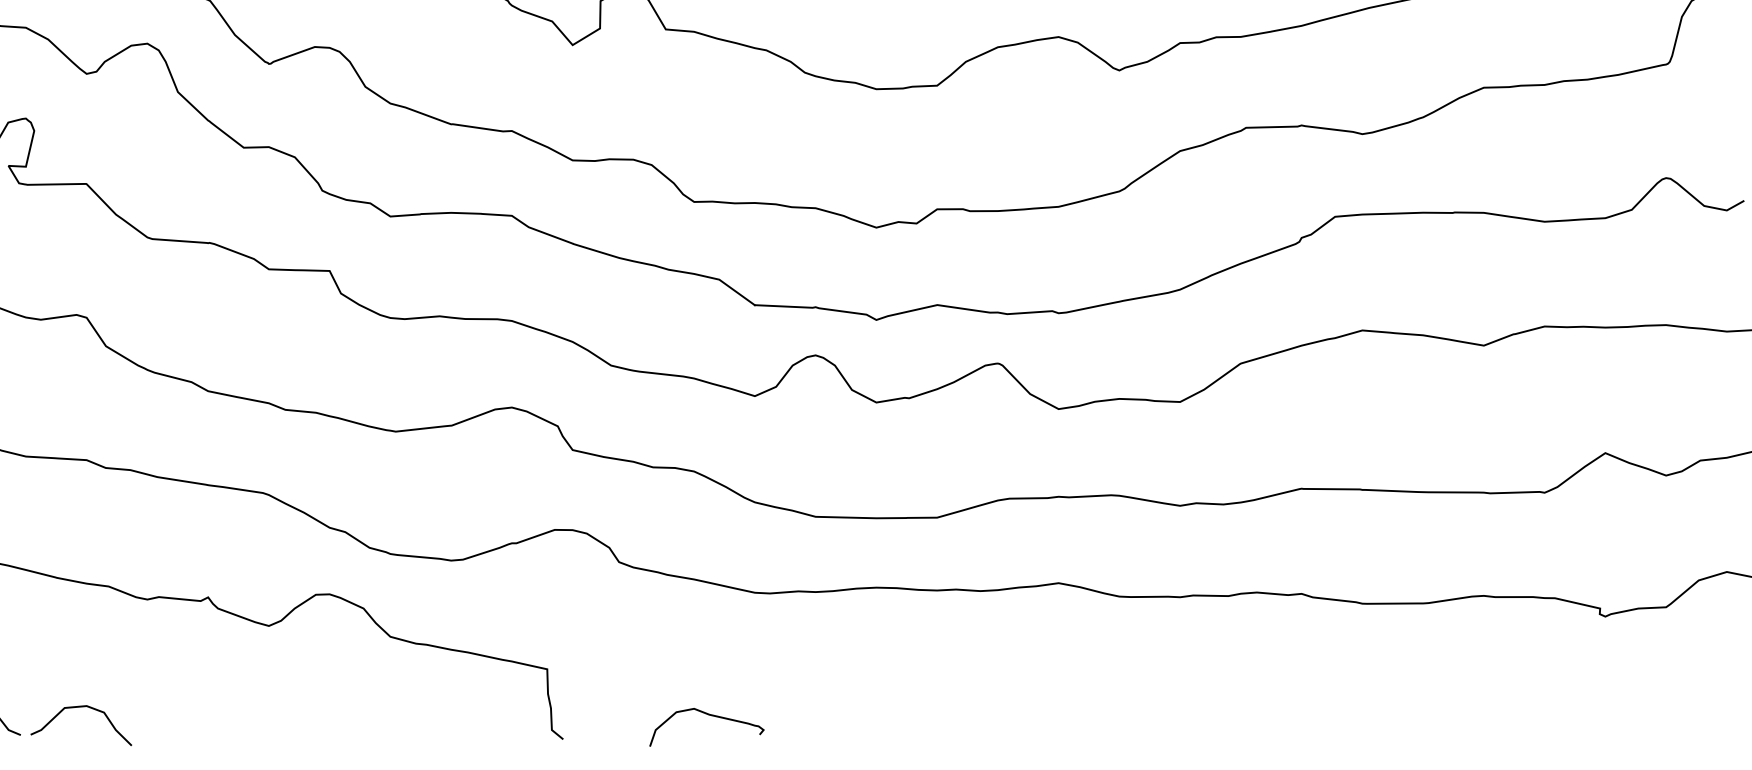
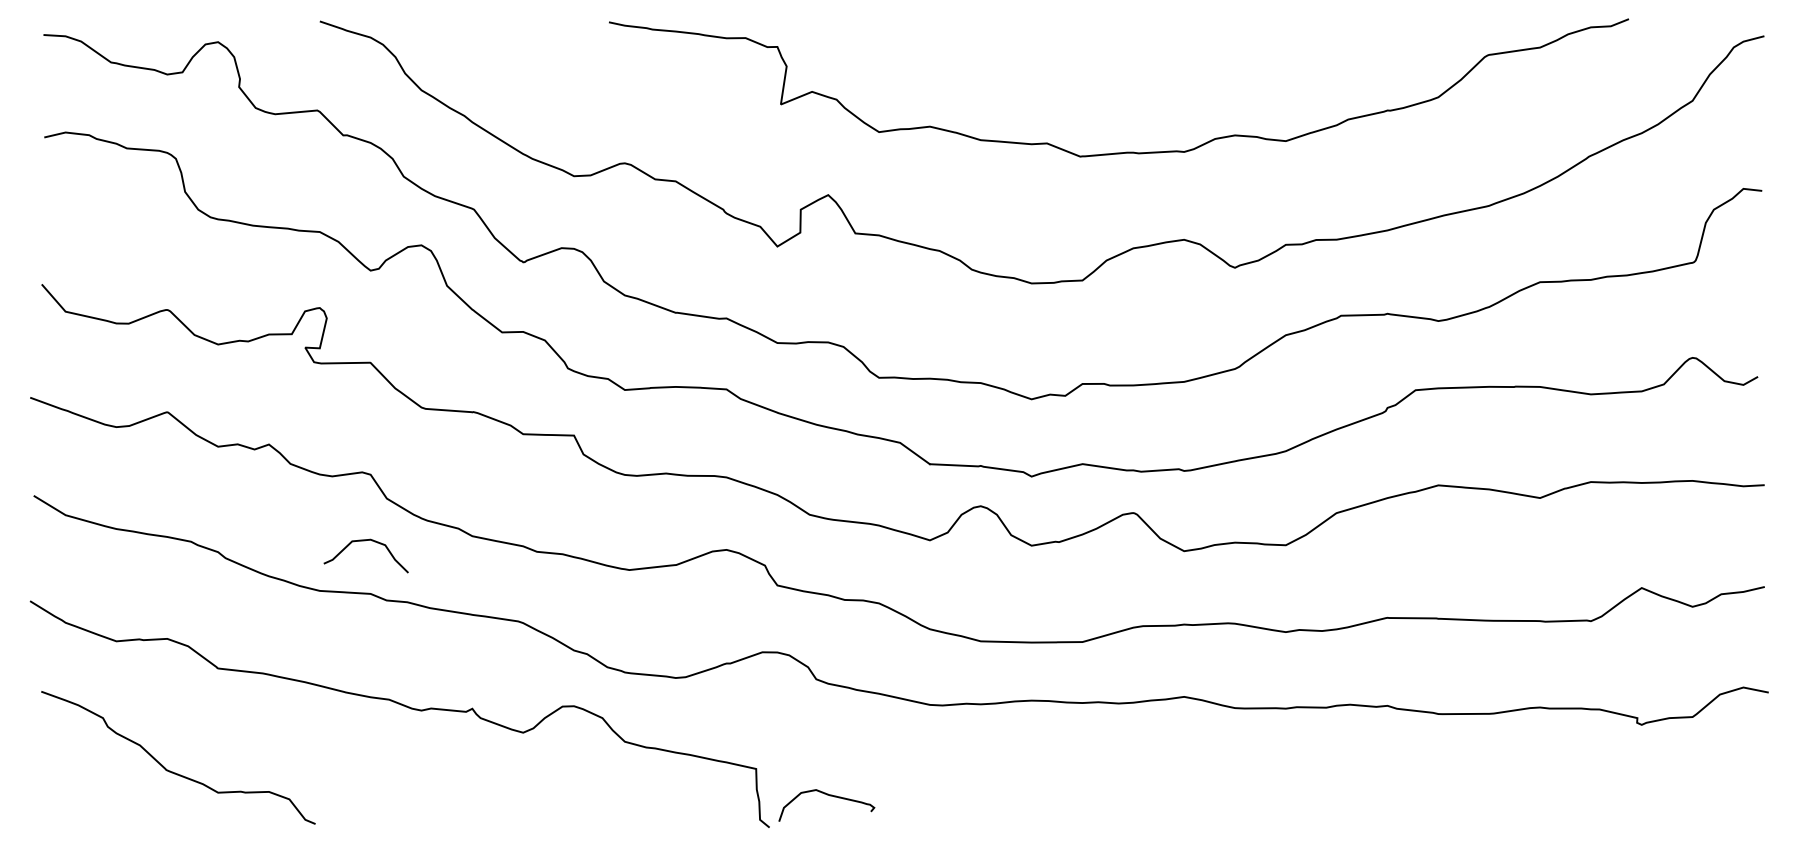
curve: (80, 708) -> (365, 541), moved
curve: (711, 716) -> (830, 796), moved

